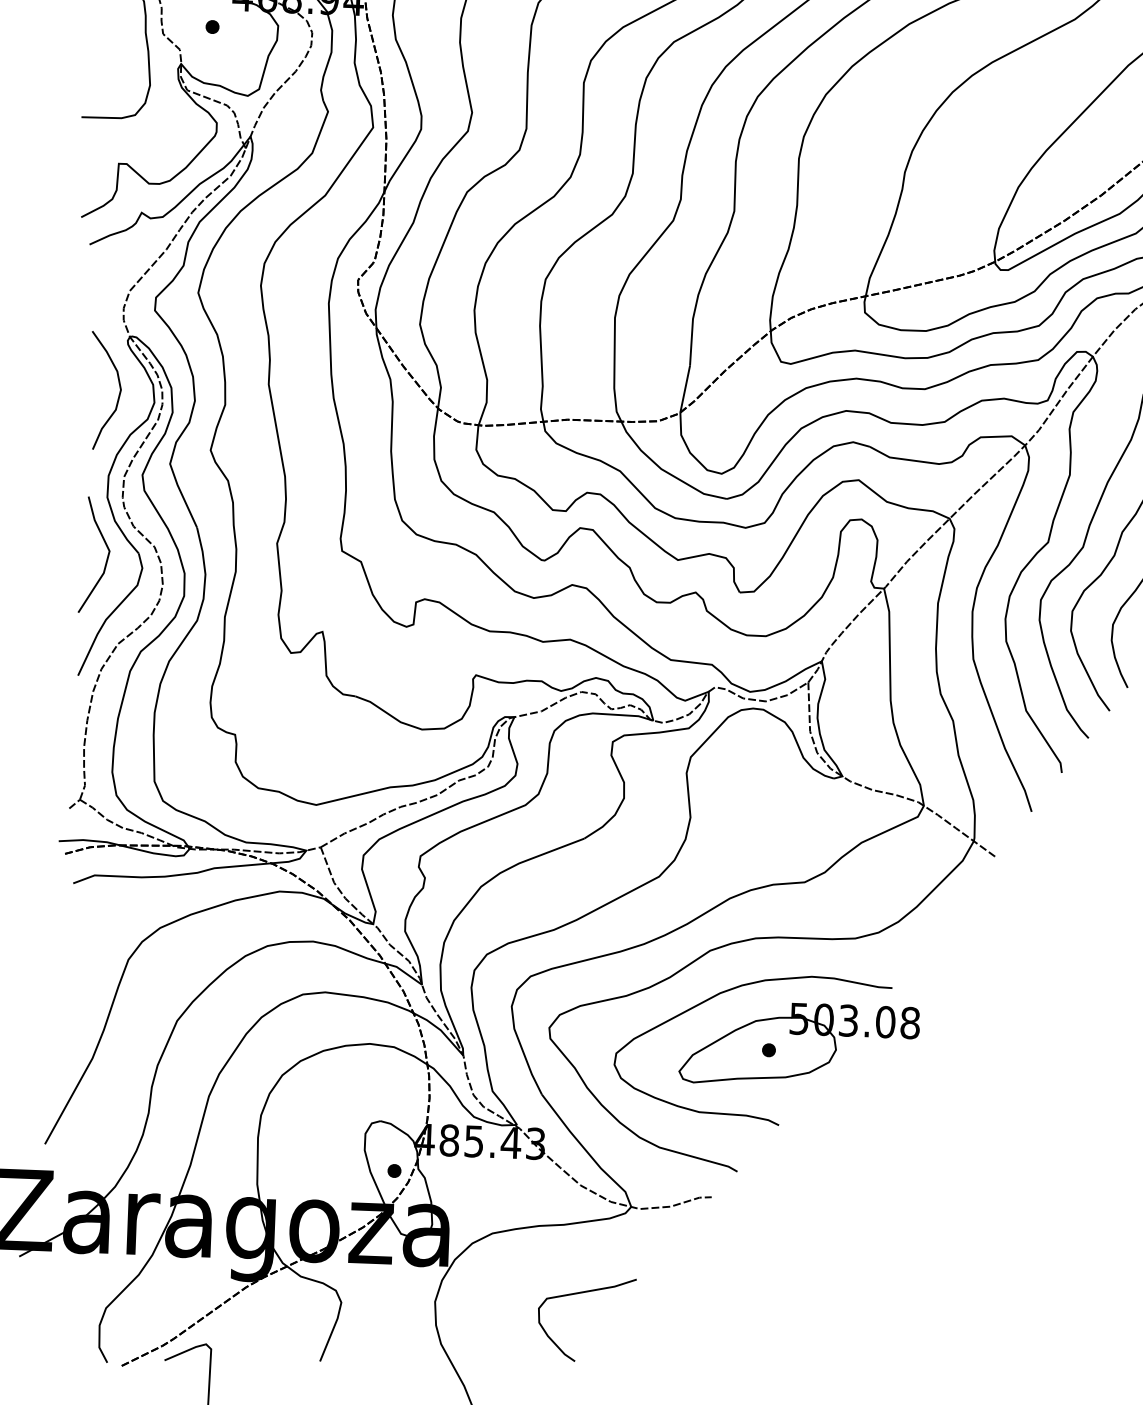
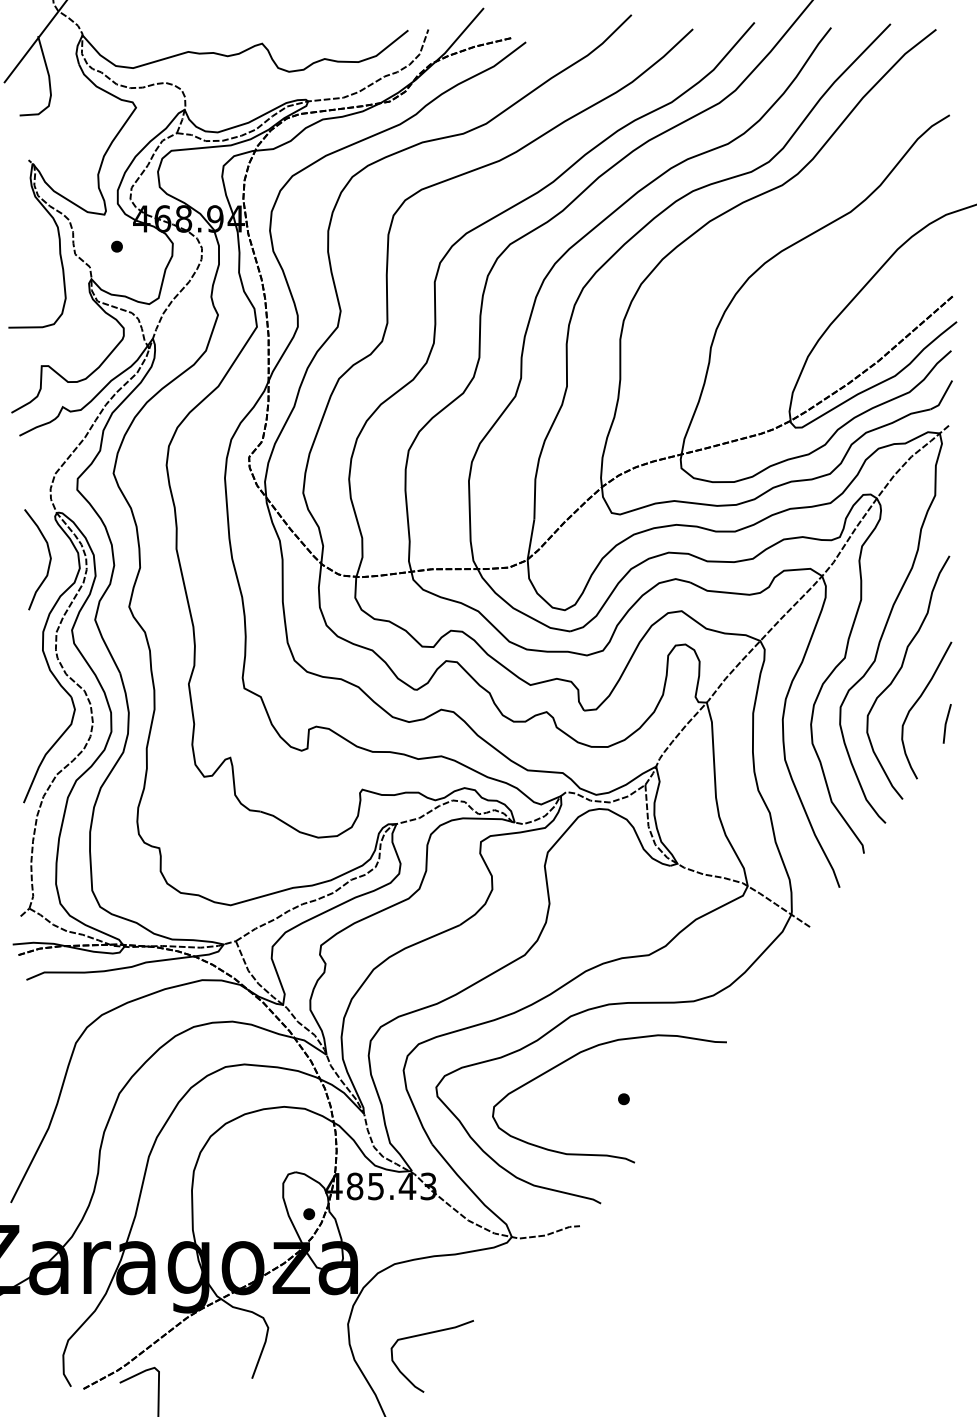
line: (107, 555) -> (44, 699), removed
part: (799, 1044) -> (649, 1093), removed
curve: (582, 1293) -> (428, 1334), moved

